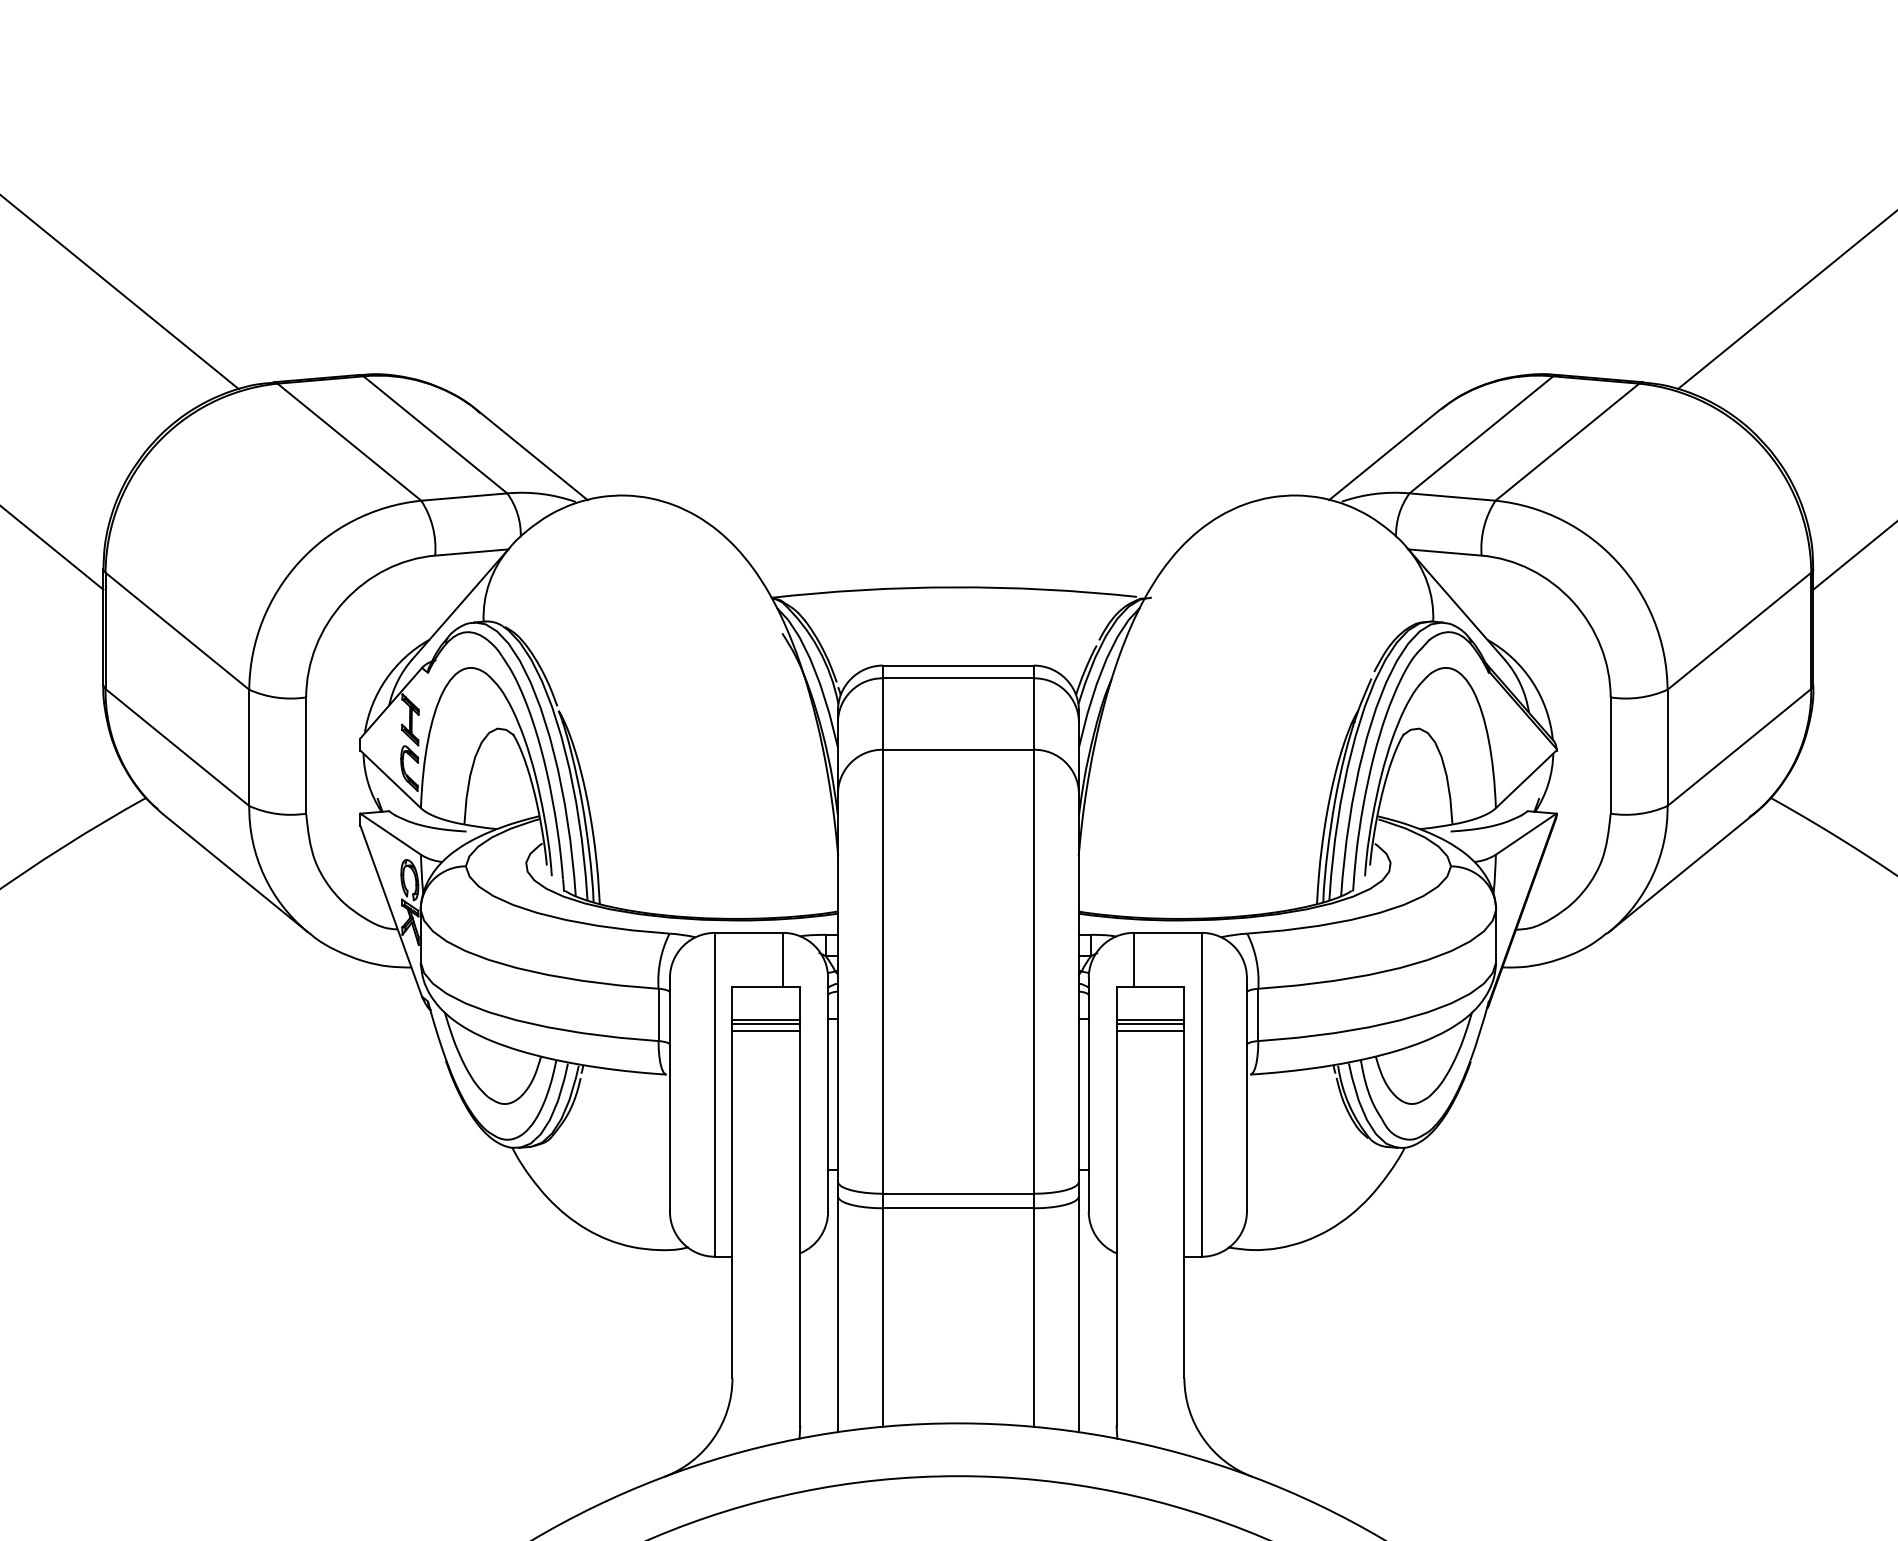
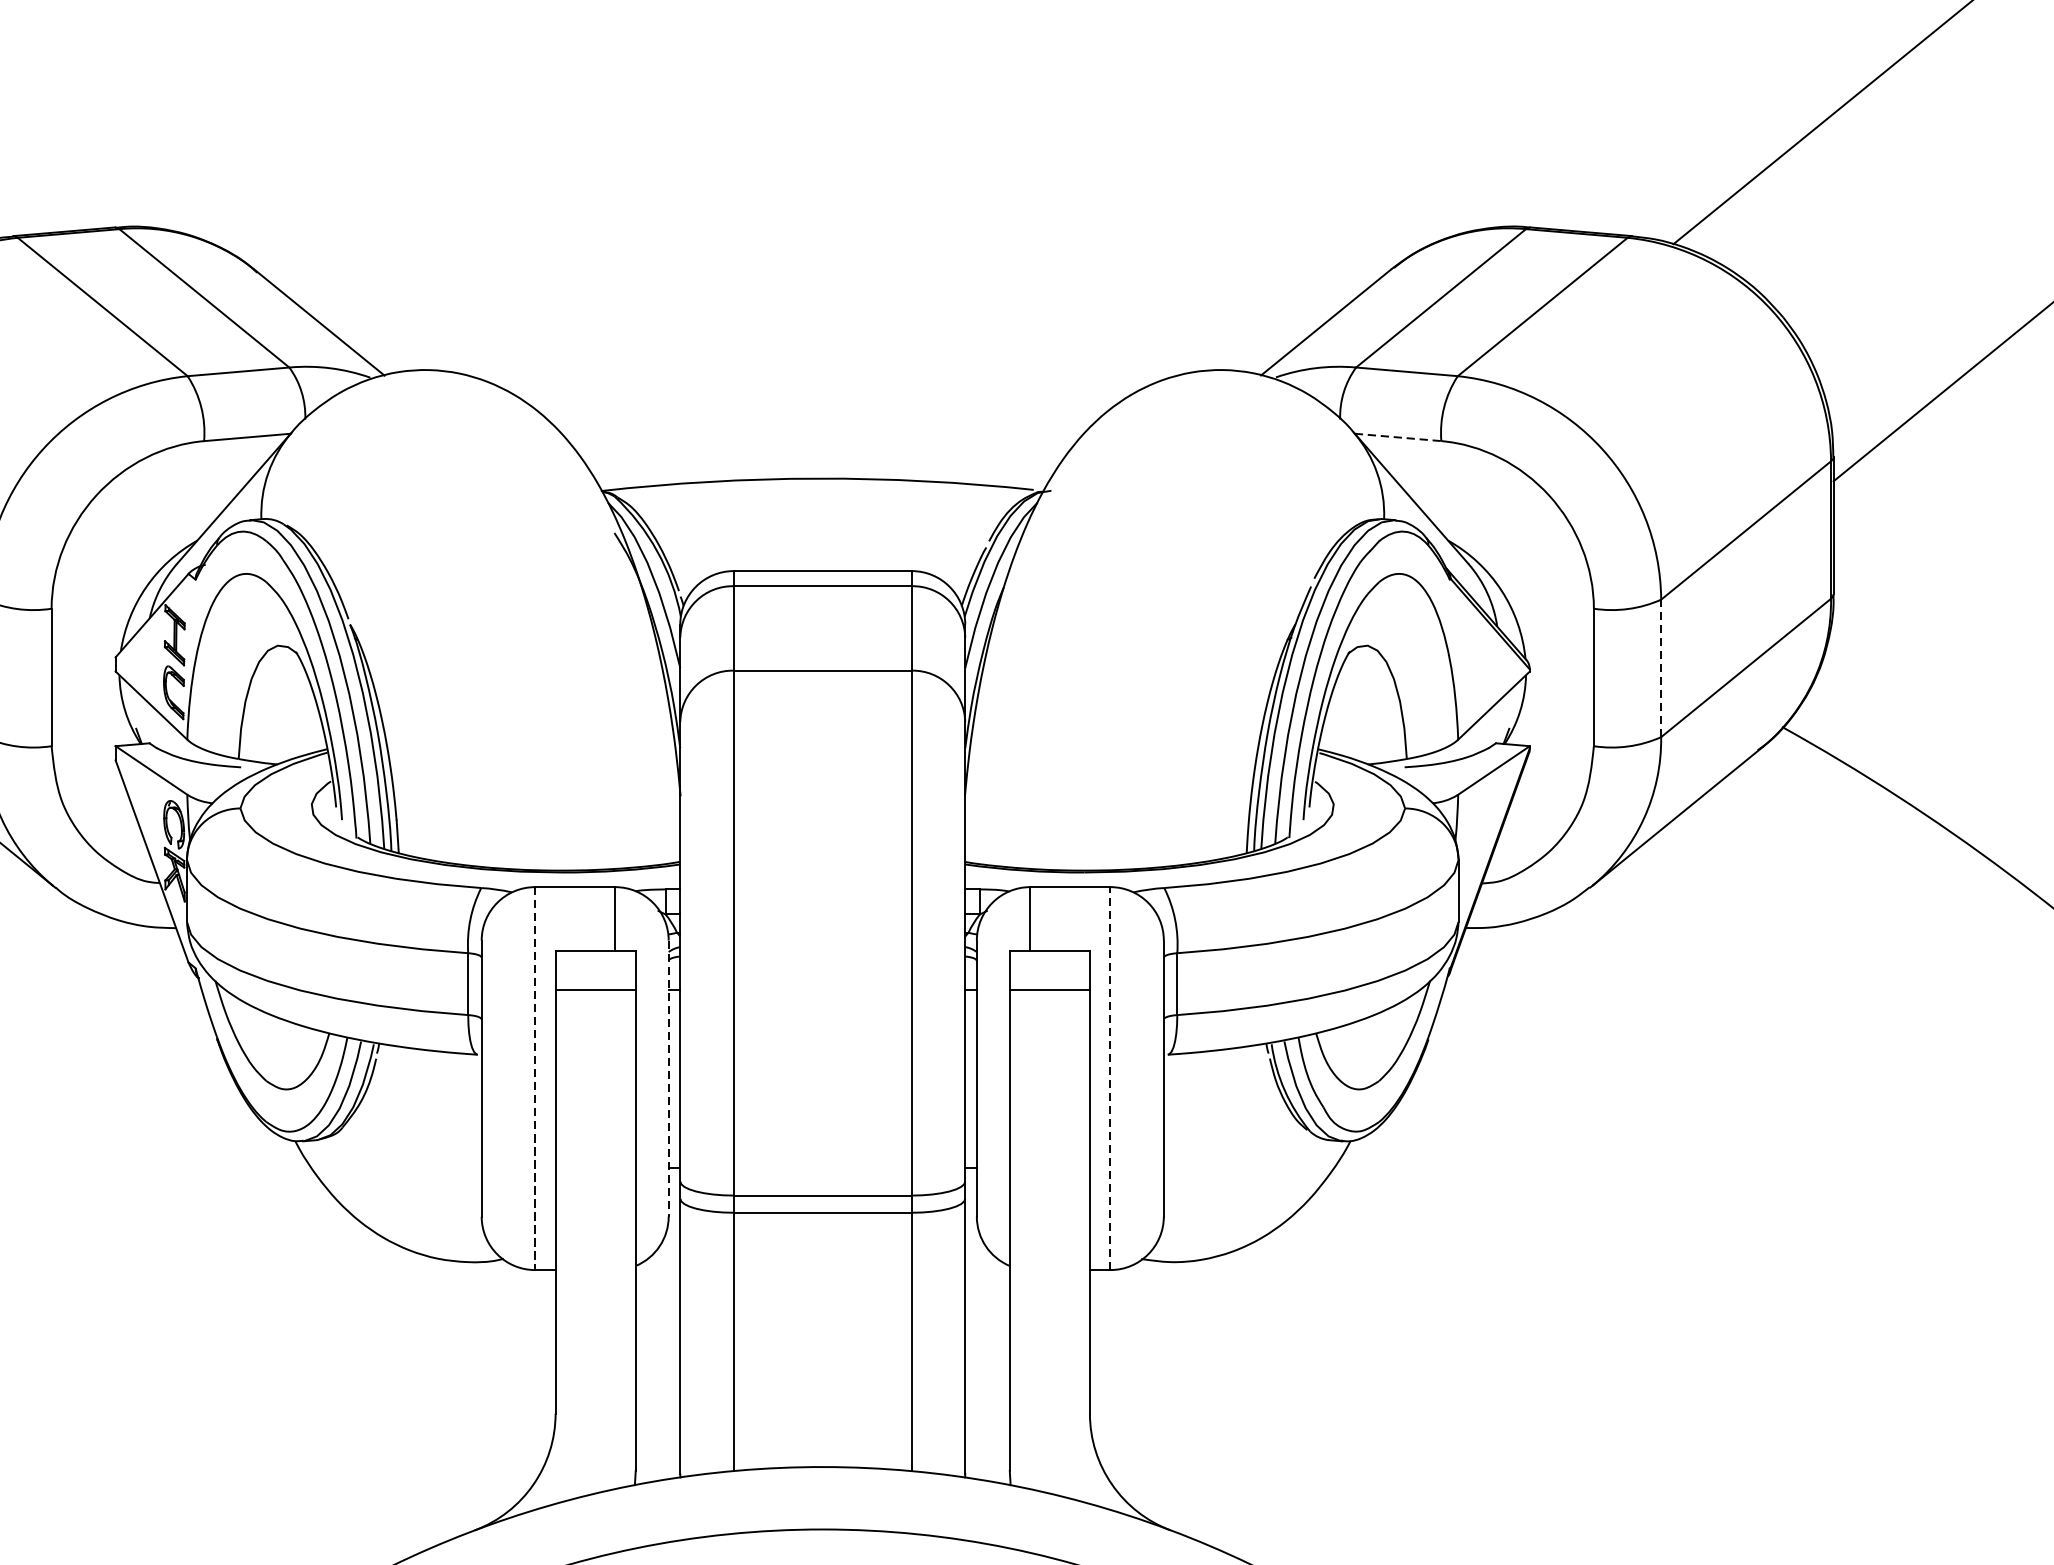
line: (1445, 552) -> (1398, 437), solid -> dashed
line: (1667, 747) -> (1661, 667), solid -> dashed
line: (766, 1024) -> (595, 995), removed
line: (1150, 1024) -> (1049, 995), removed
line: (766, 1031) -> (595, 1003), removed
line: (1150, 1031) -> (1049, 1003), removed
line: (715, 1094) -> (535, 1078), solid -> dashed
line: (828, 1094) -> (669, 1078), solid -> dashed
line: (1201, 1094) -> (1110, 1078), solid -> dashed

